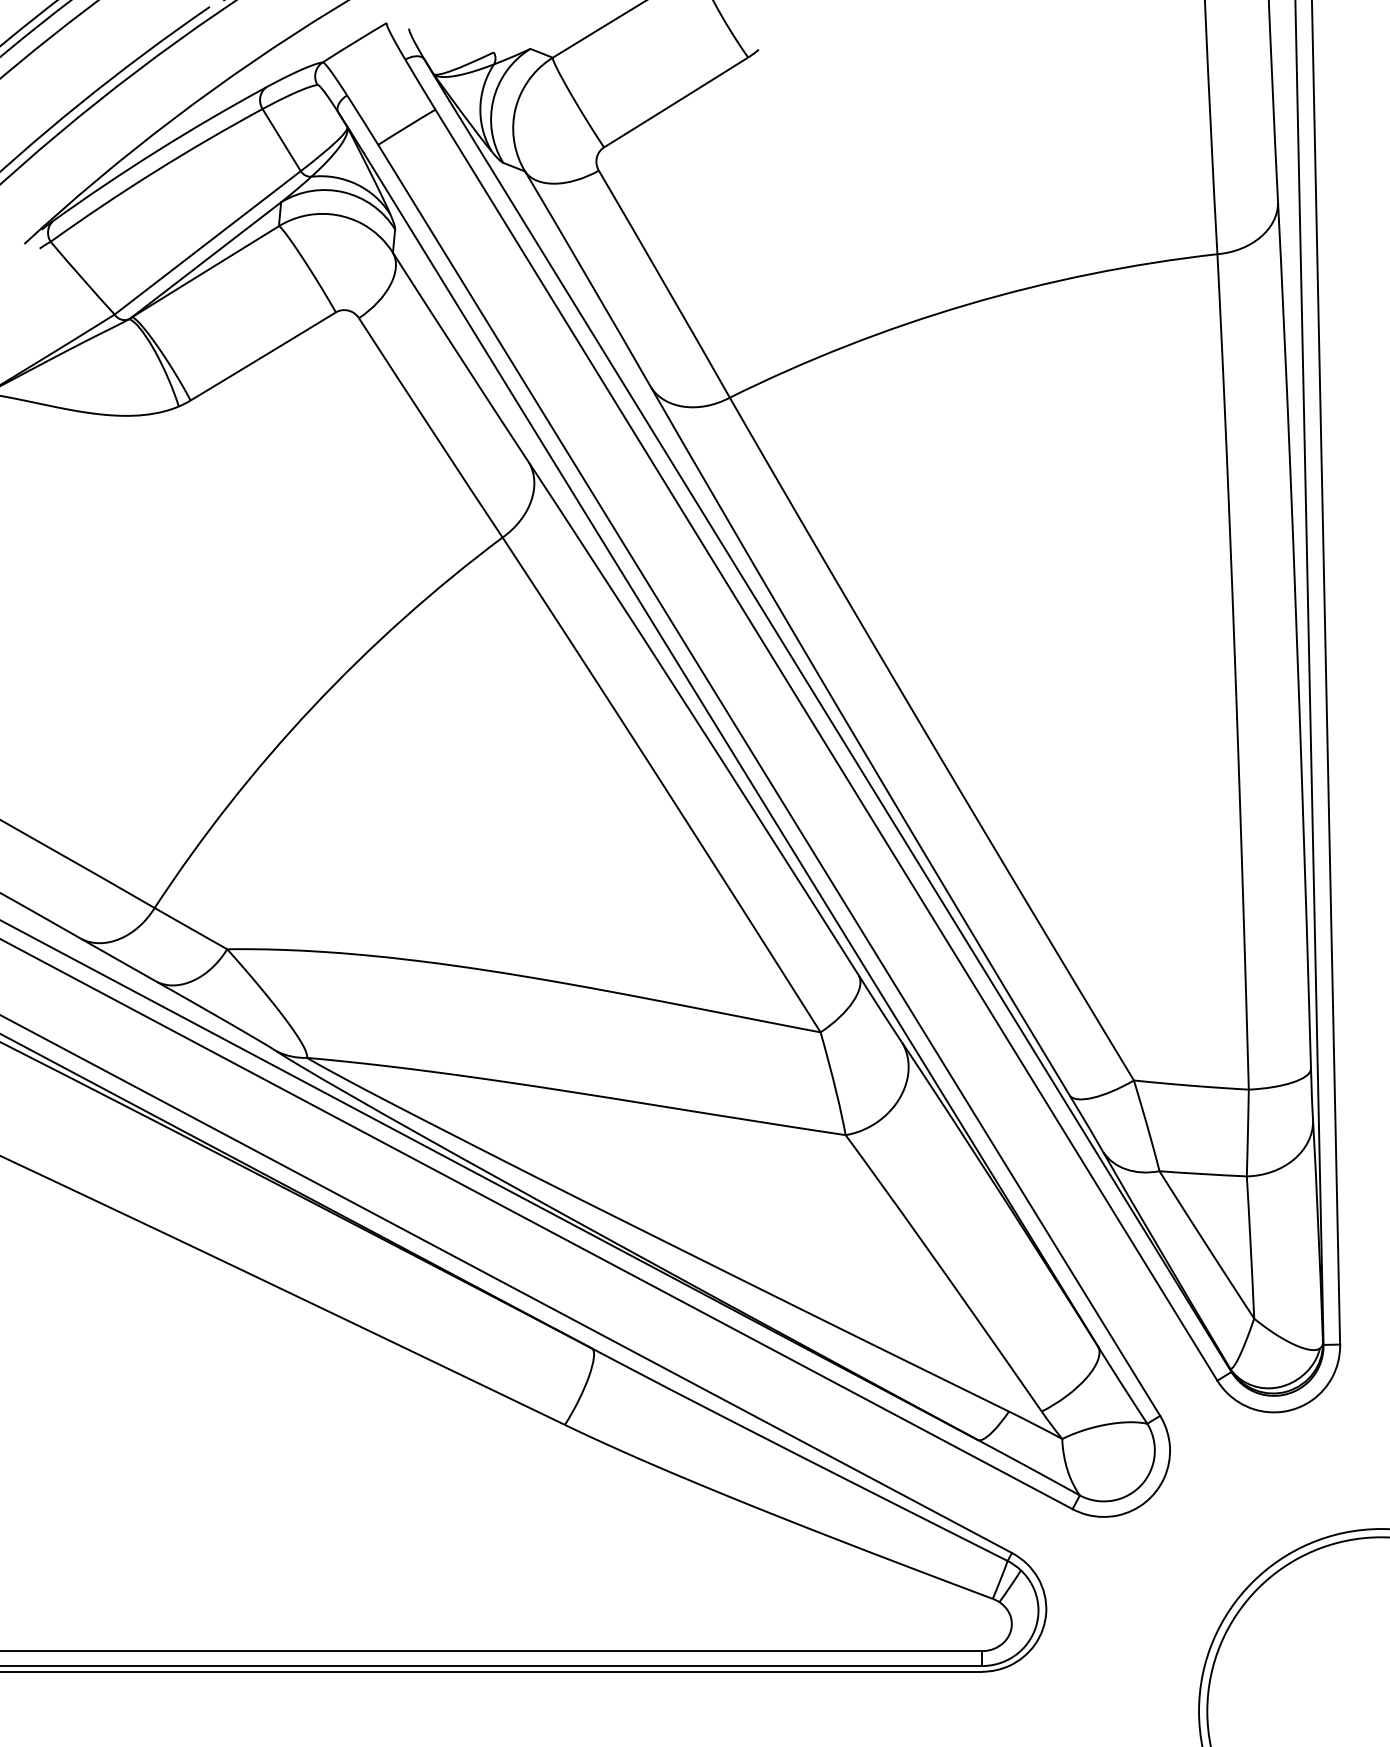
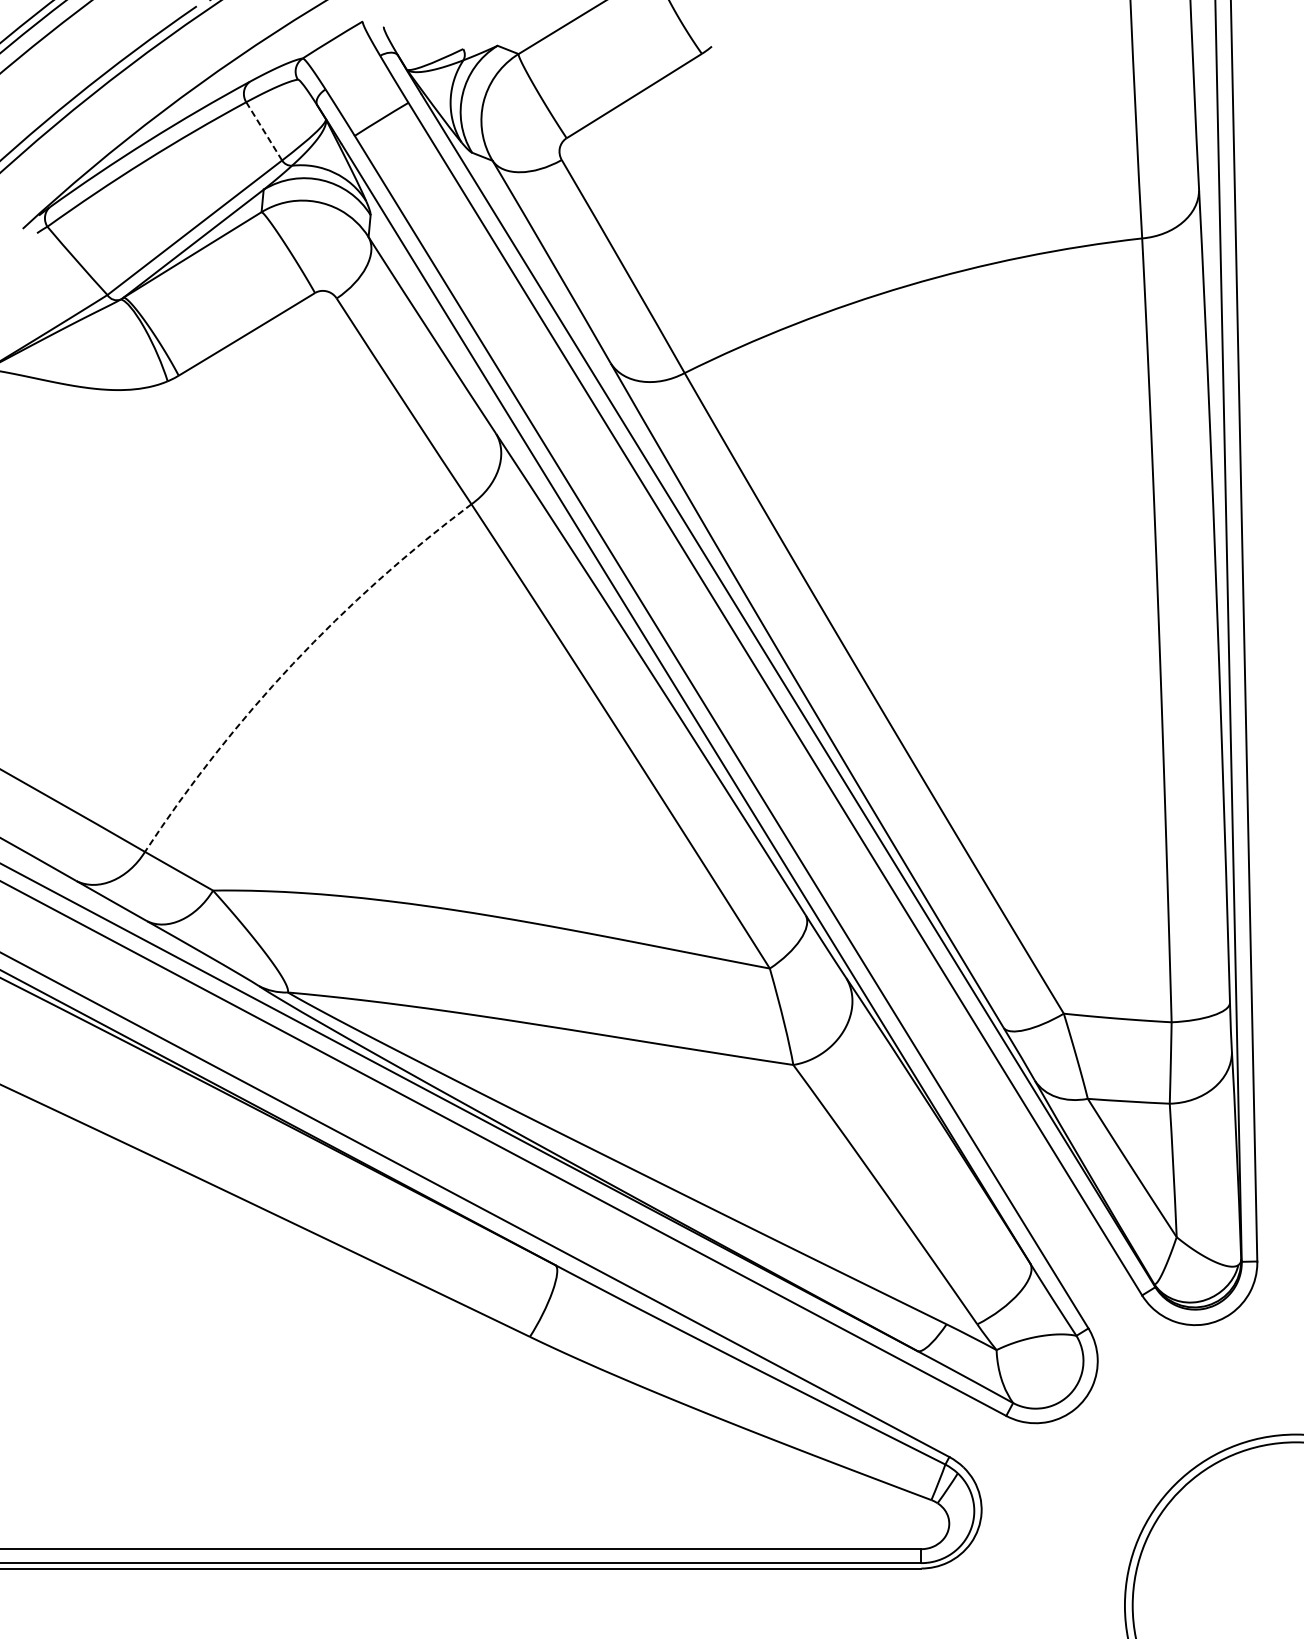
line: (281, 139) -> (264, 130), solid -> dashed
arc: (312, 707) -> (293, 663), solid -> dashed

